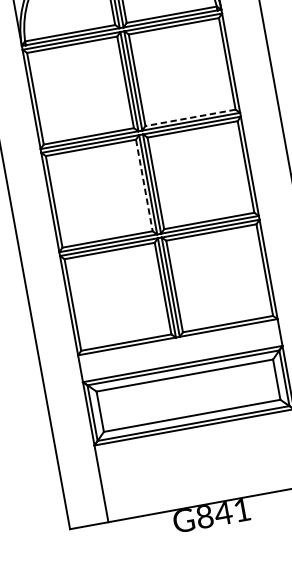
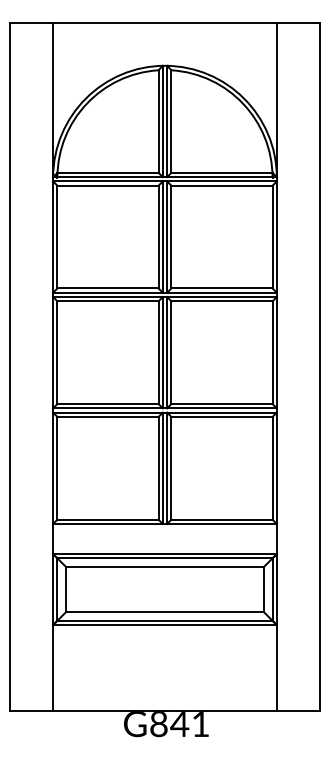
line: (190, 118) -> (221, 288), dashed -> solid
line: (144, 186) -> (158, 353), dashed -> solid

